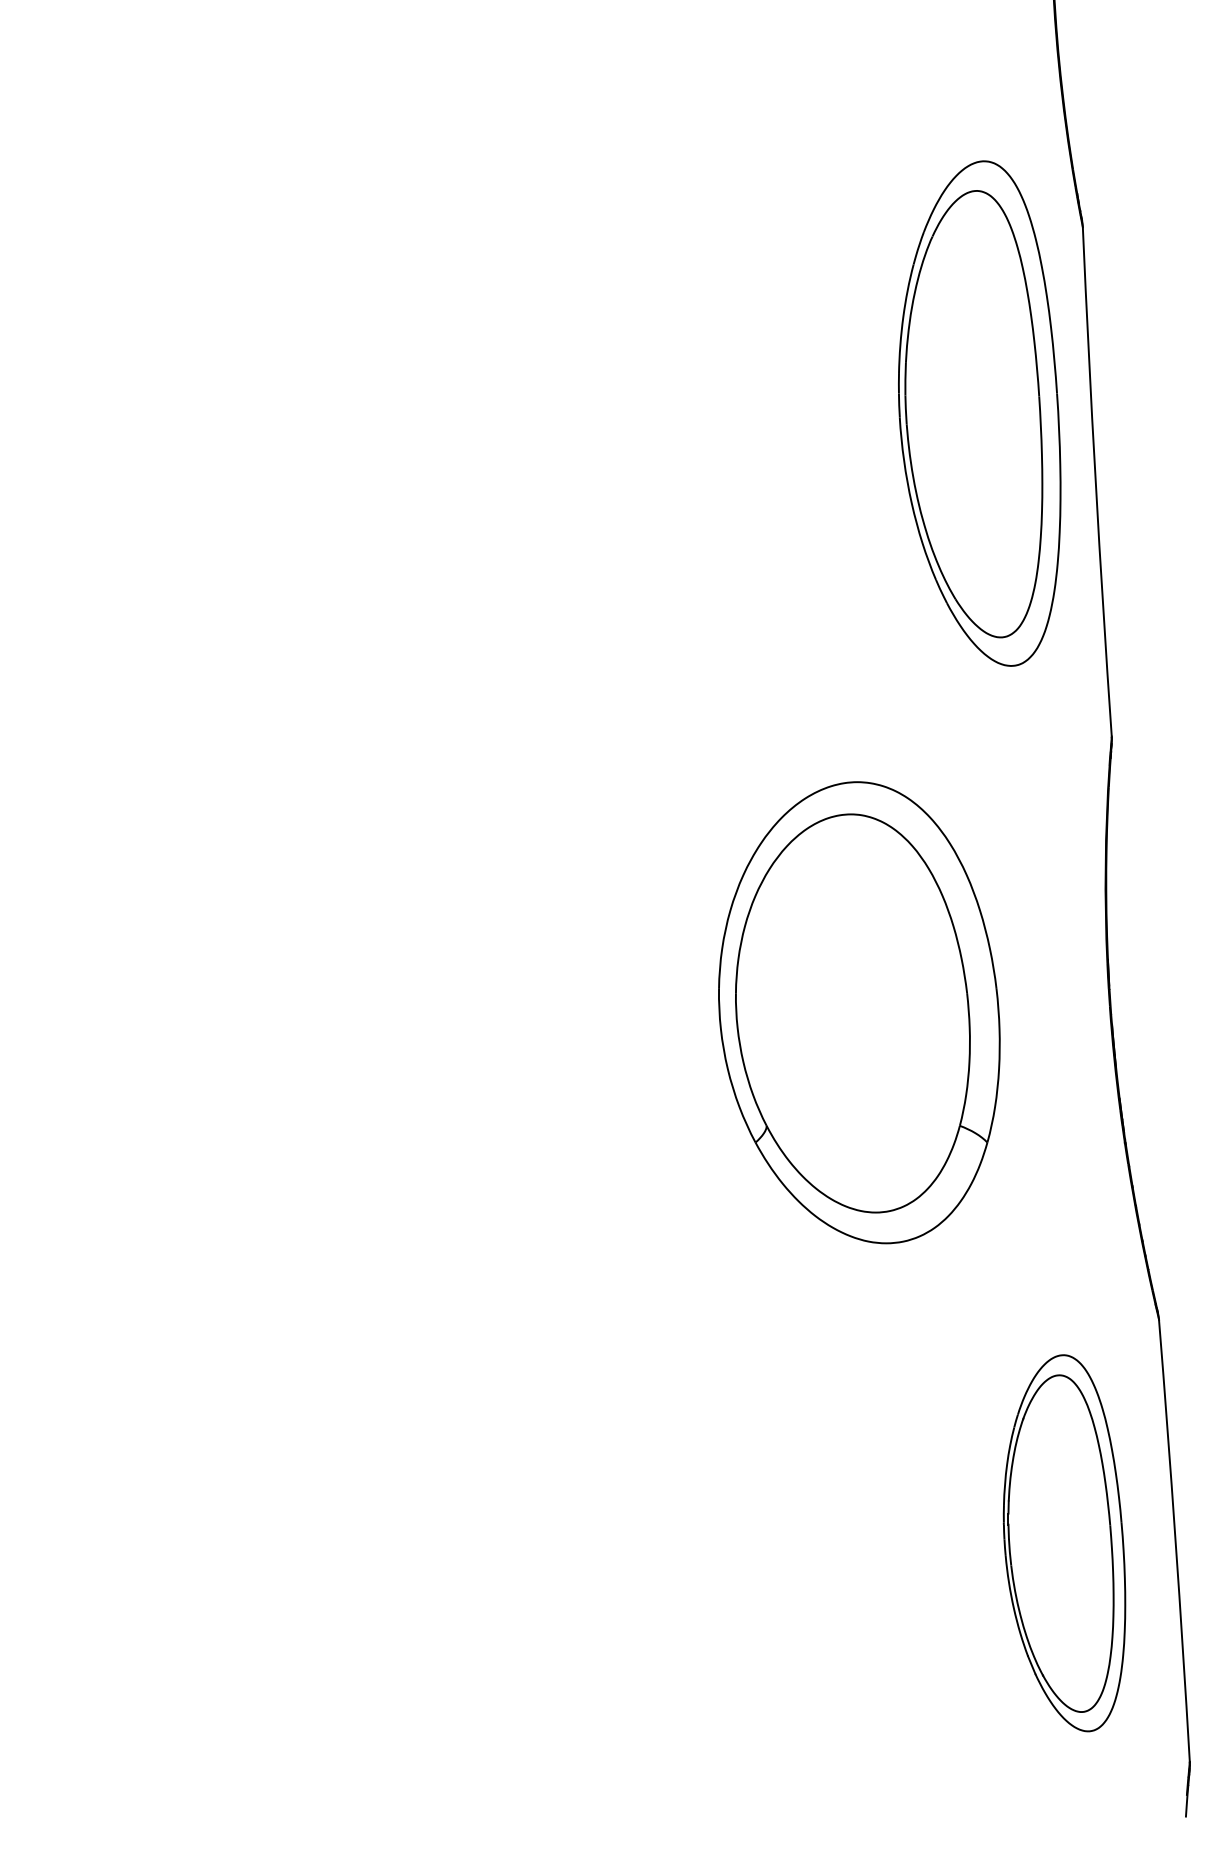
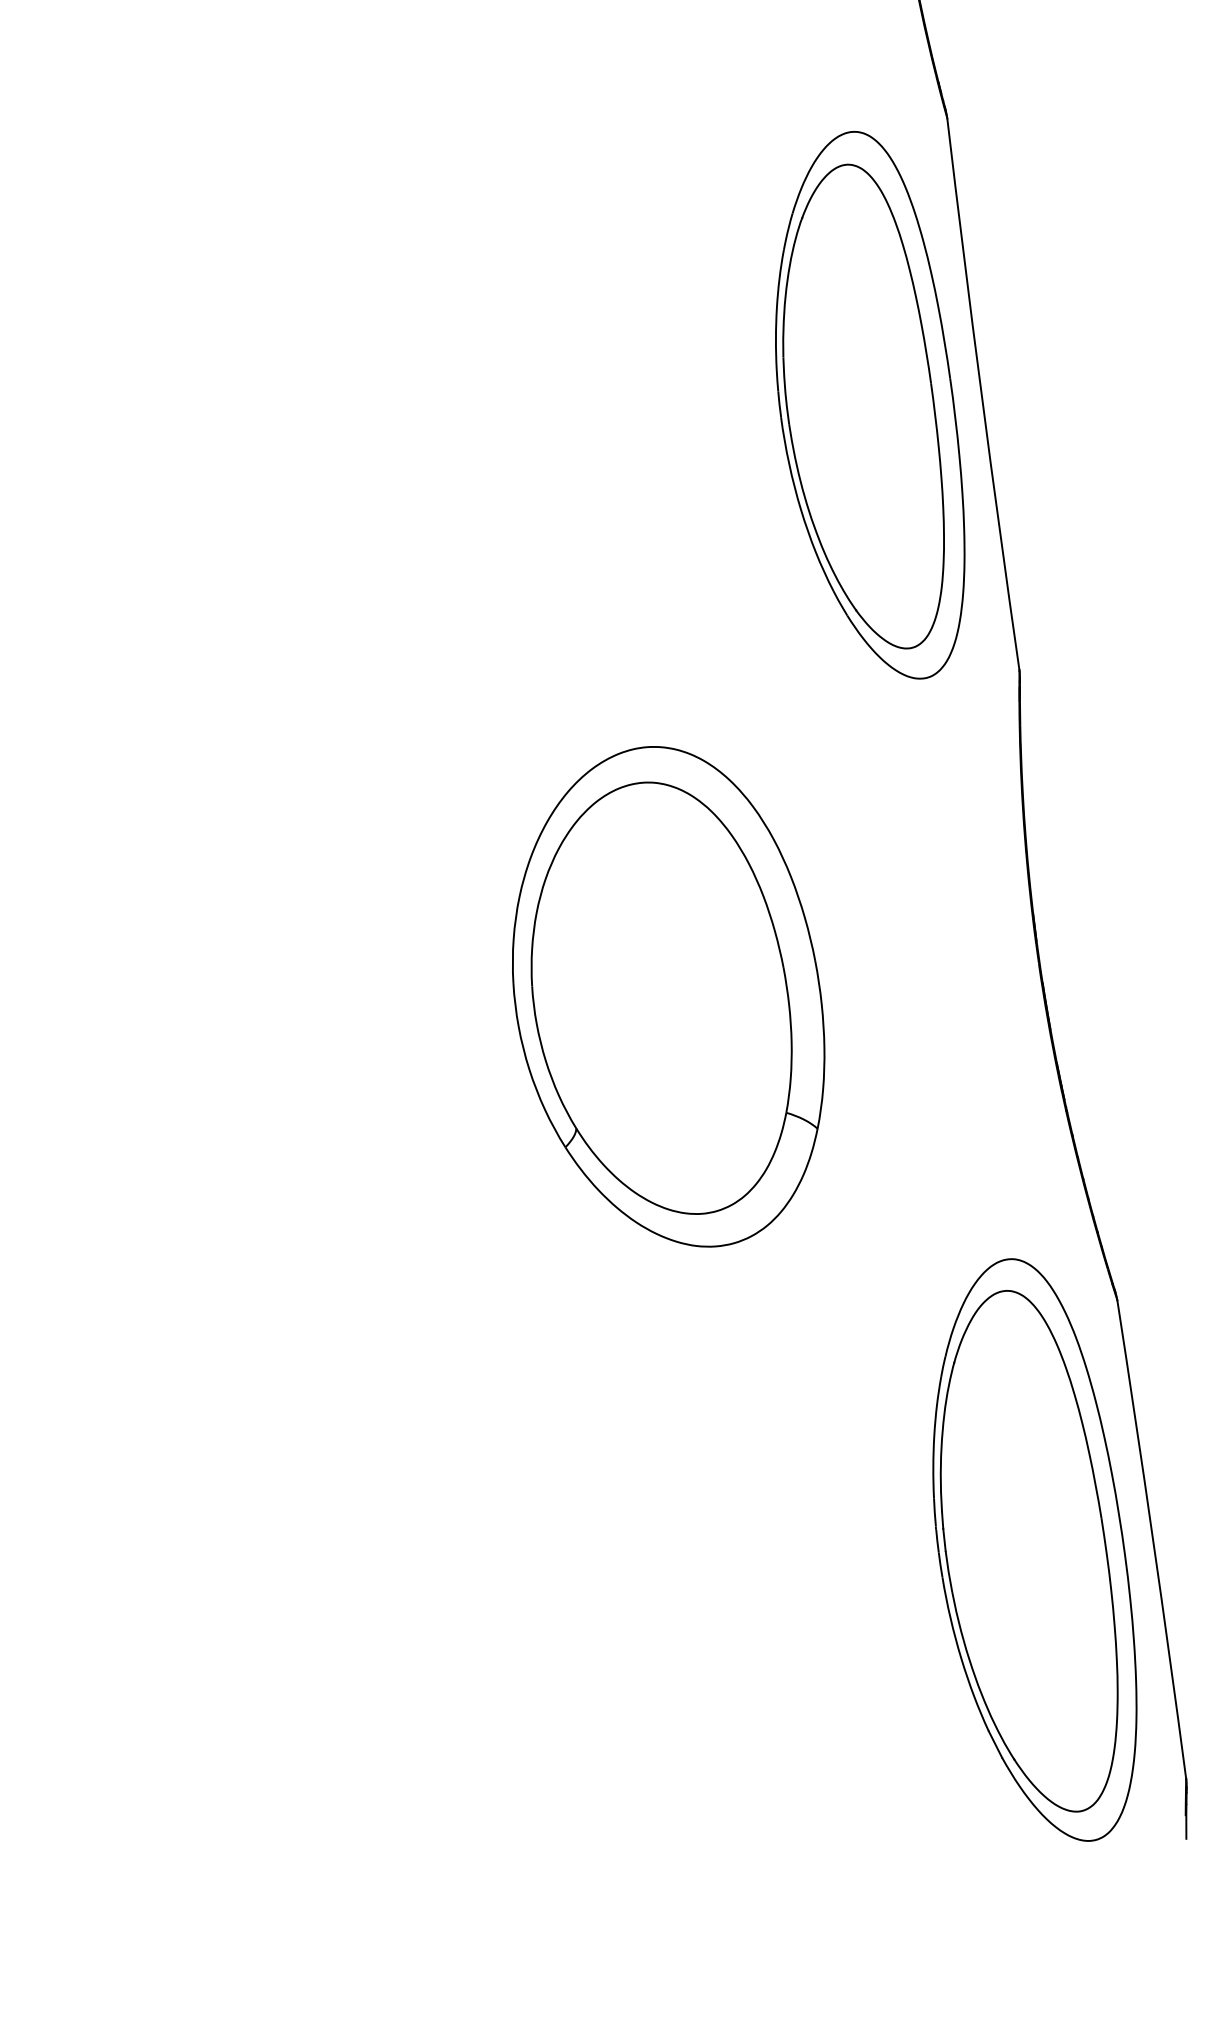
part: (979, 413) -> (867, 406), moved
part: (859, 1012) -> (668, 997), moved
part: (1064, 1542) -> (1032, 1550), size x1.43

